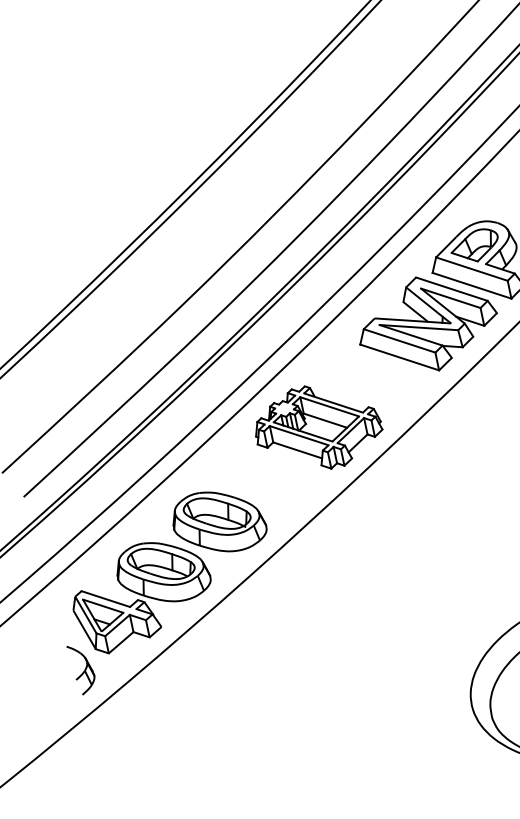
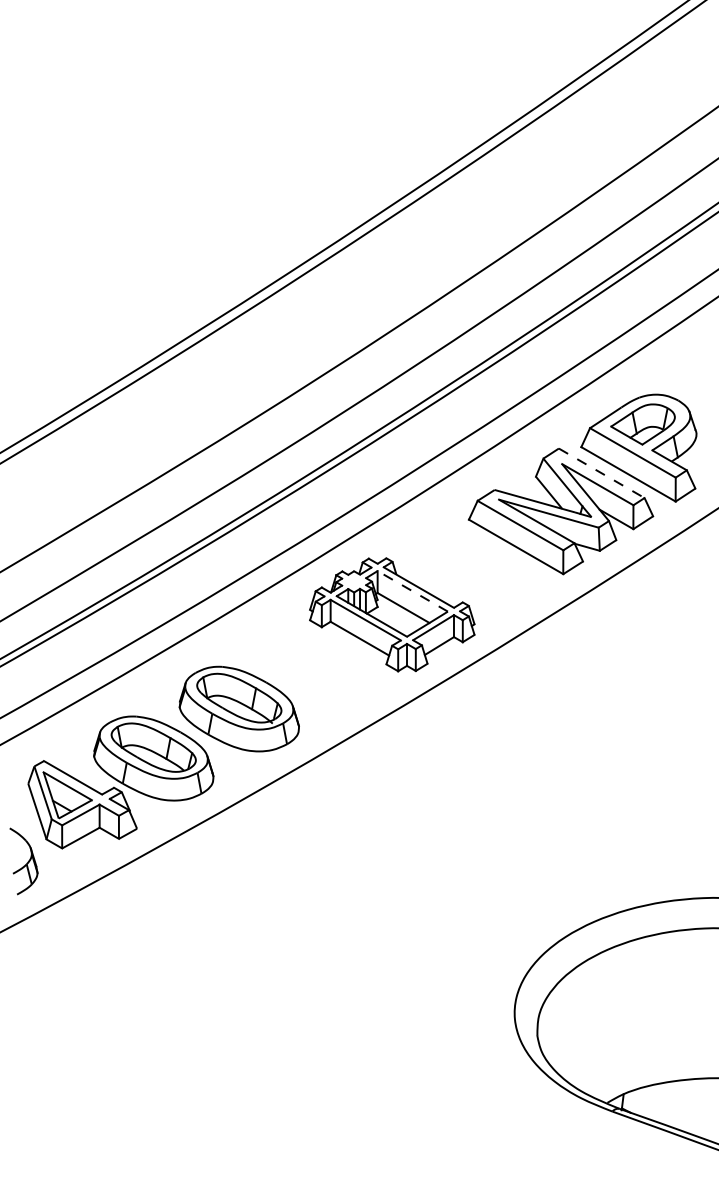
line: (452, 289) -> (602, 473), solid -> dashed
line: (329, 406) -> (412, 591), solid -> dashed

